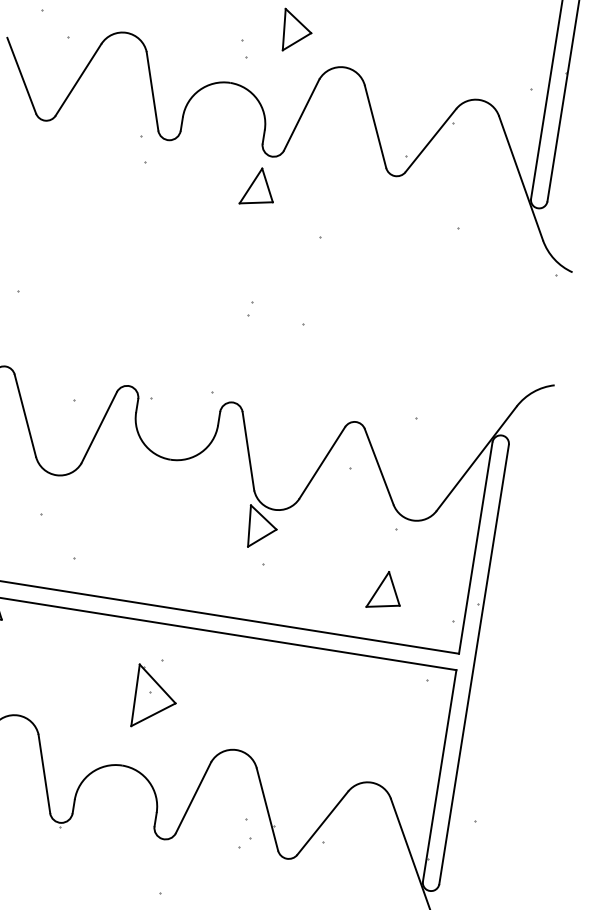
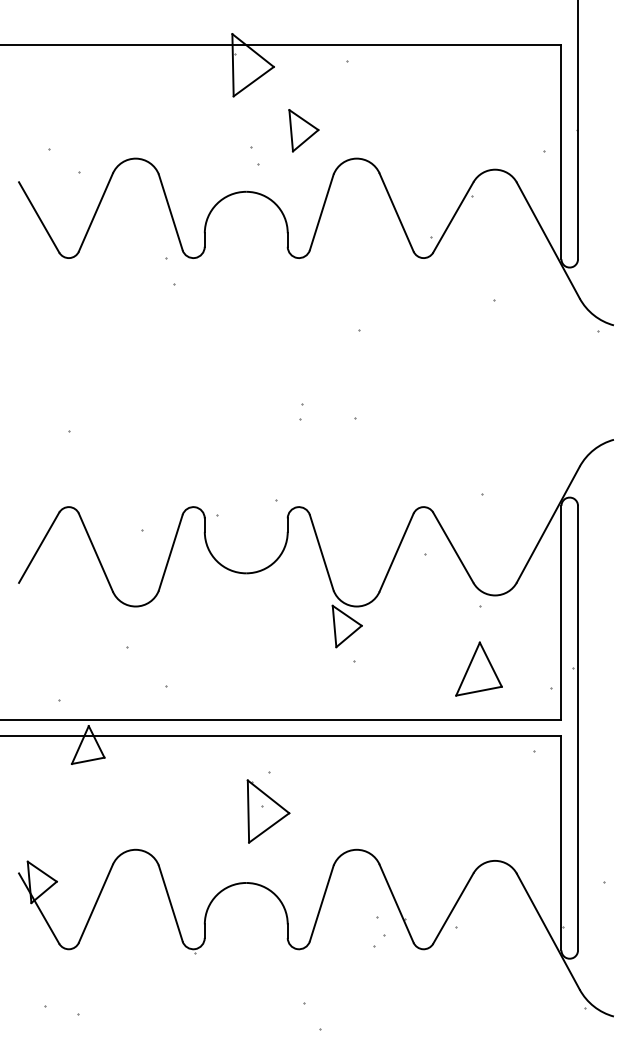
part: (258, 187) -> (290, 290), removed
part: (385, 590) -> (478, 668), size x1.4

